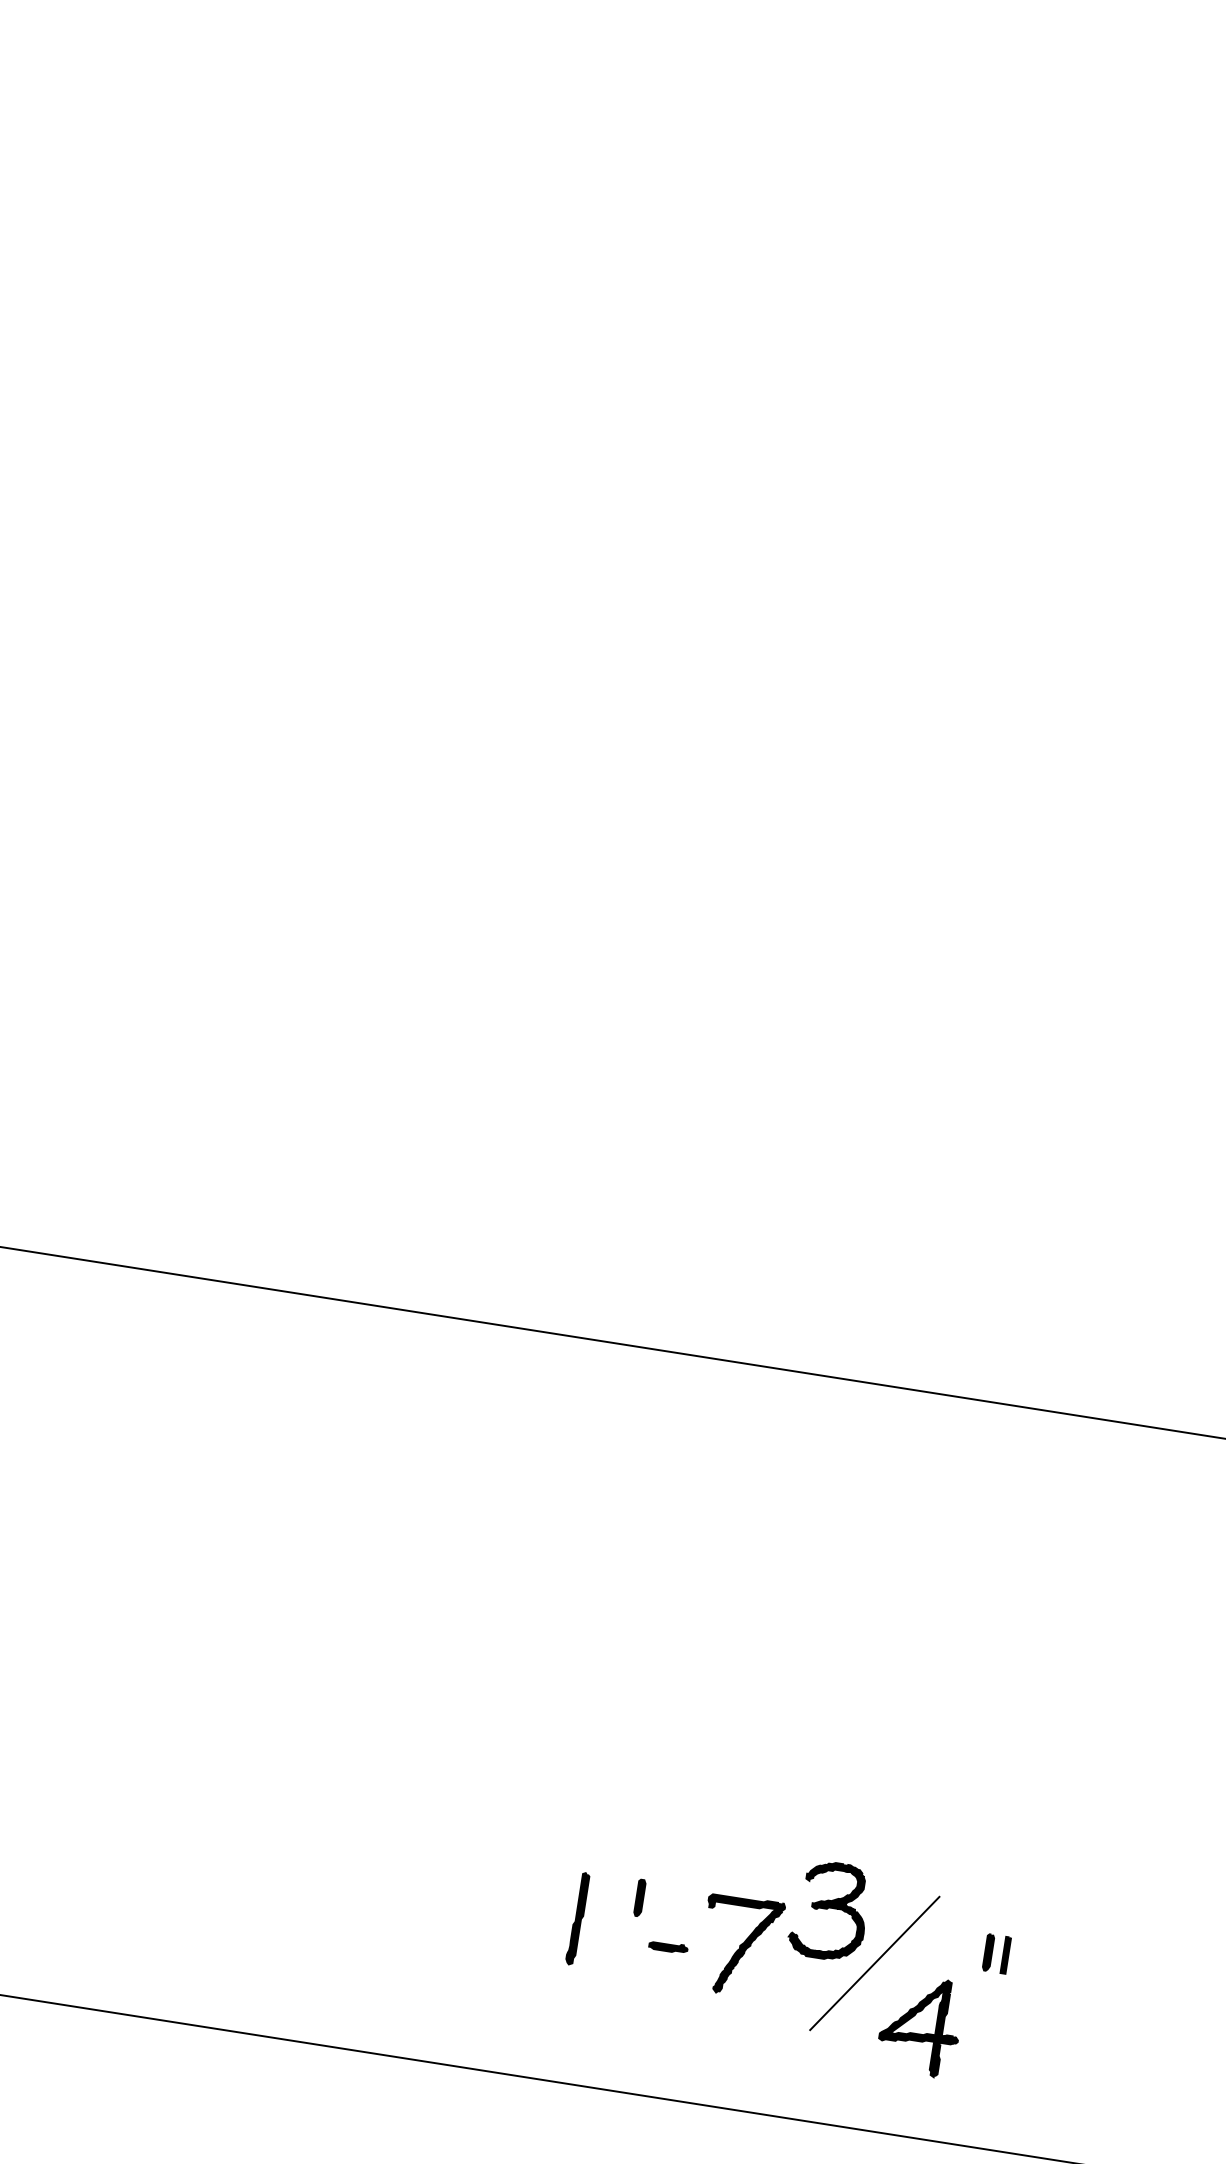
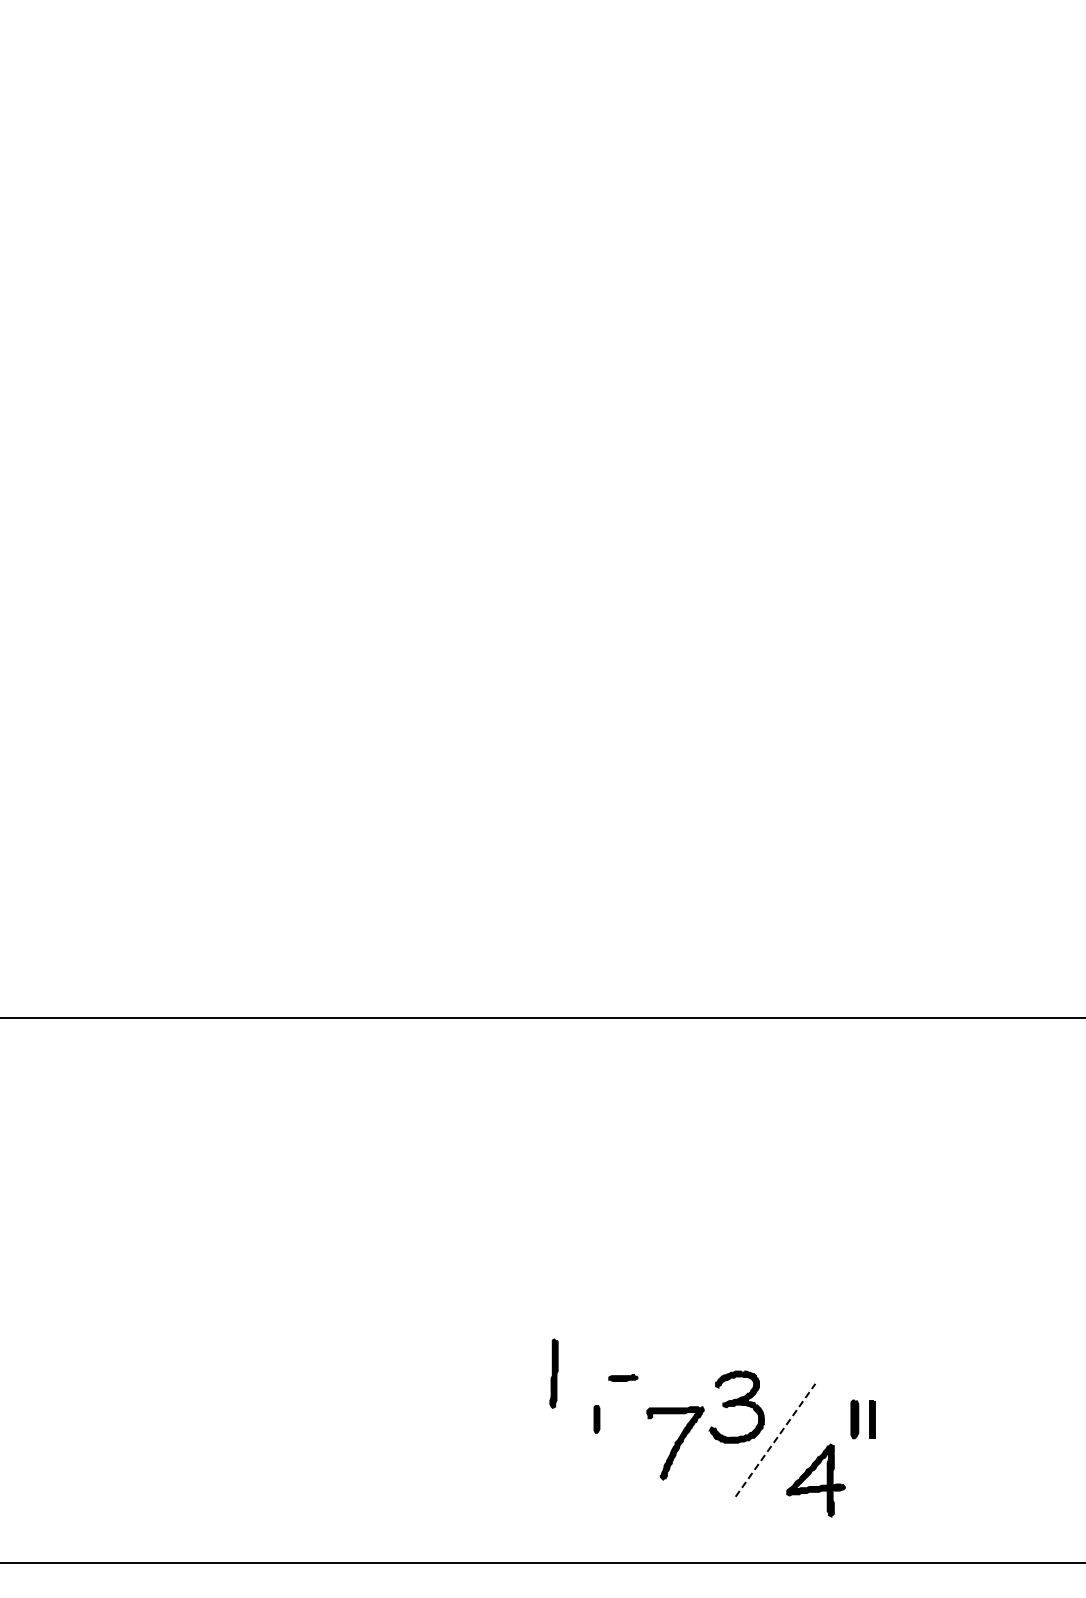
part: (577, 1918) -> (553, 1373), moved
part: (668, 1946) -> (623, 1377), moved
part: (995, 1953) -> (862, 1419), size x1.4
line: (874, 1962) -> (775, 1439), solid -> dashed

